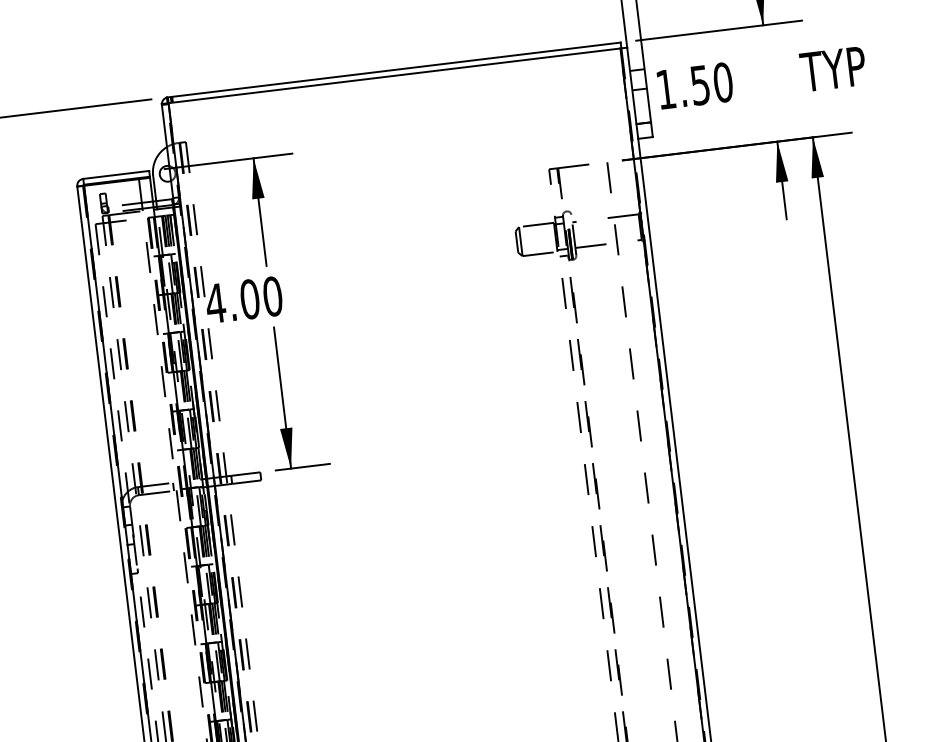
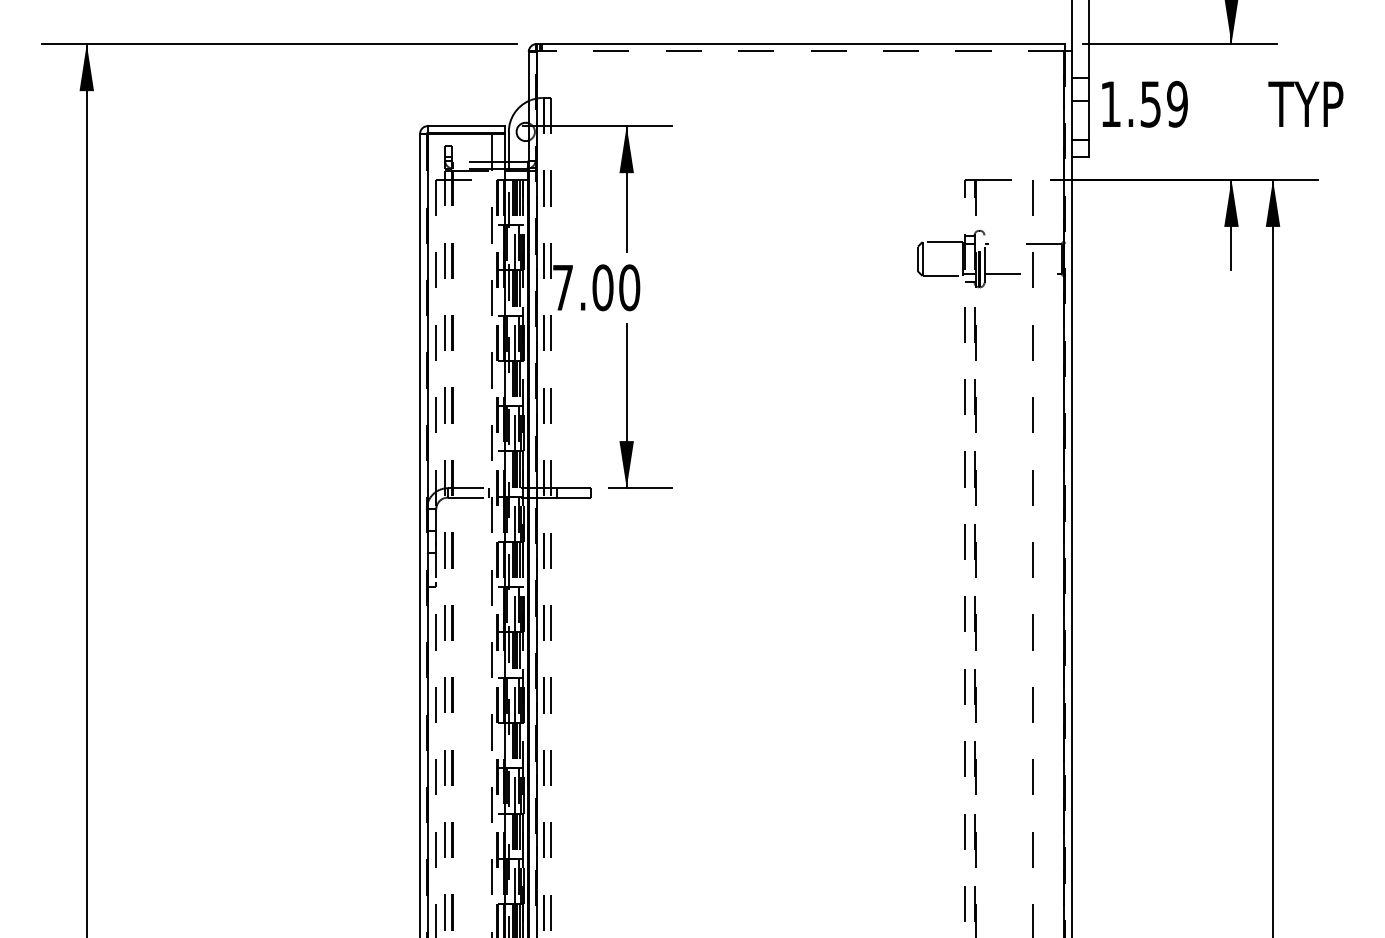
line: (394, 75) -> (800, 50), solid -> dashed
text: (723, 82) -> (1177, 104), 1.50 -> 1.59
text: (215, 303) -> (562, 287), 4.00 -> 7.00

